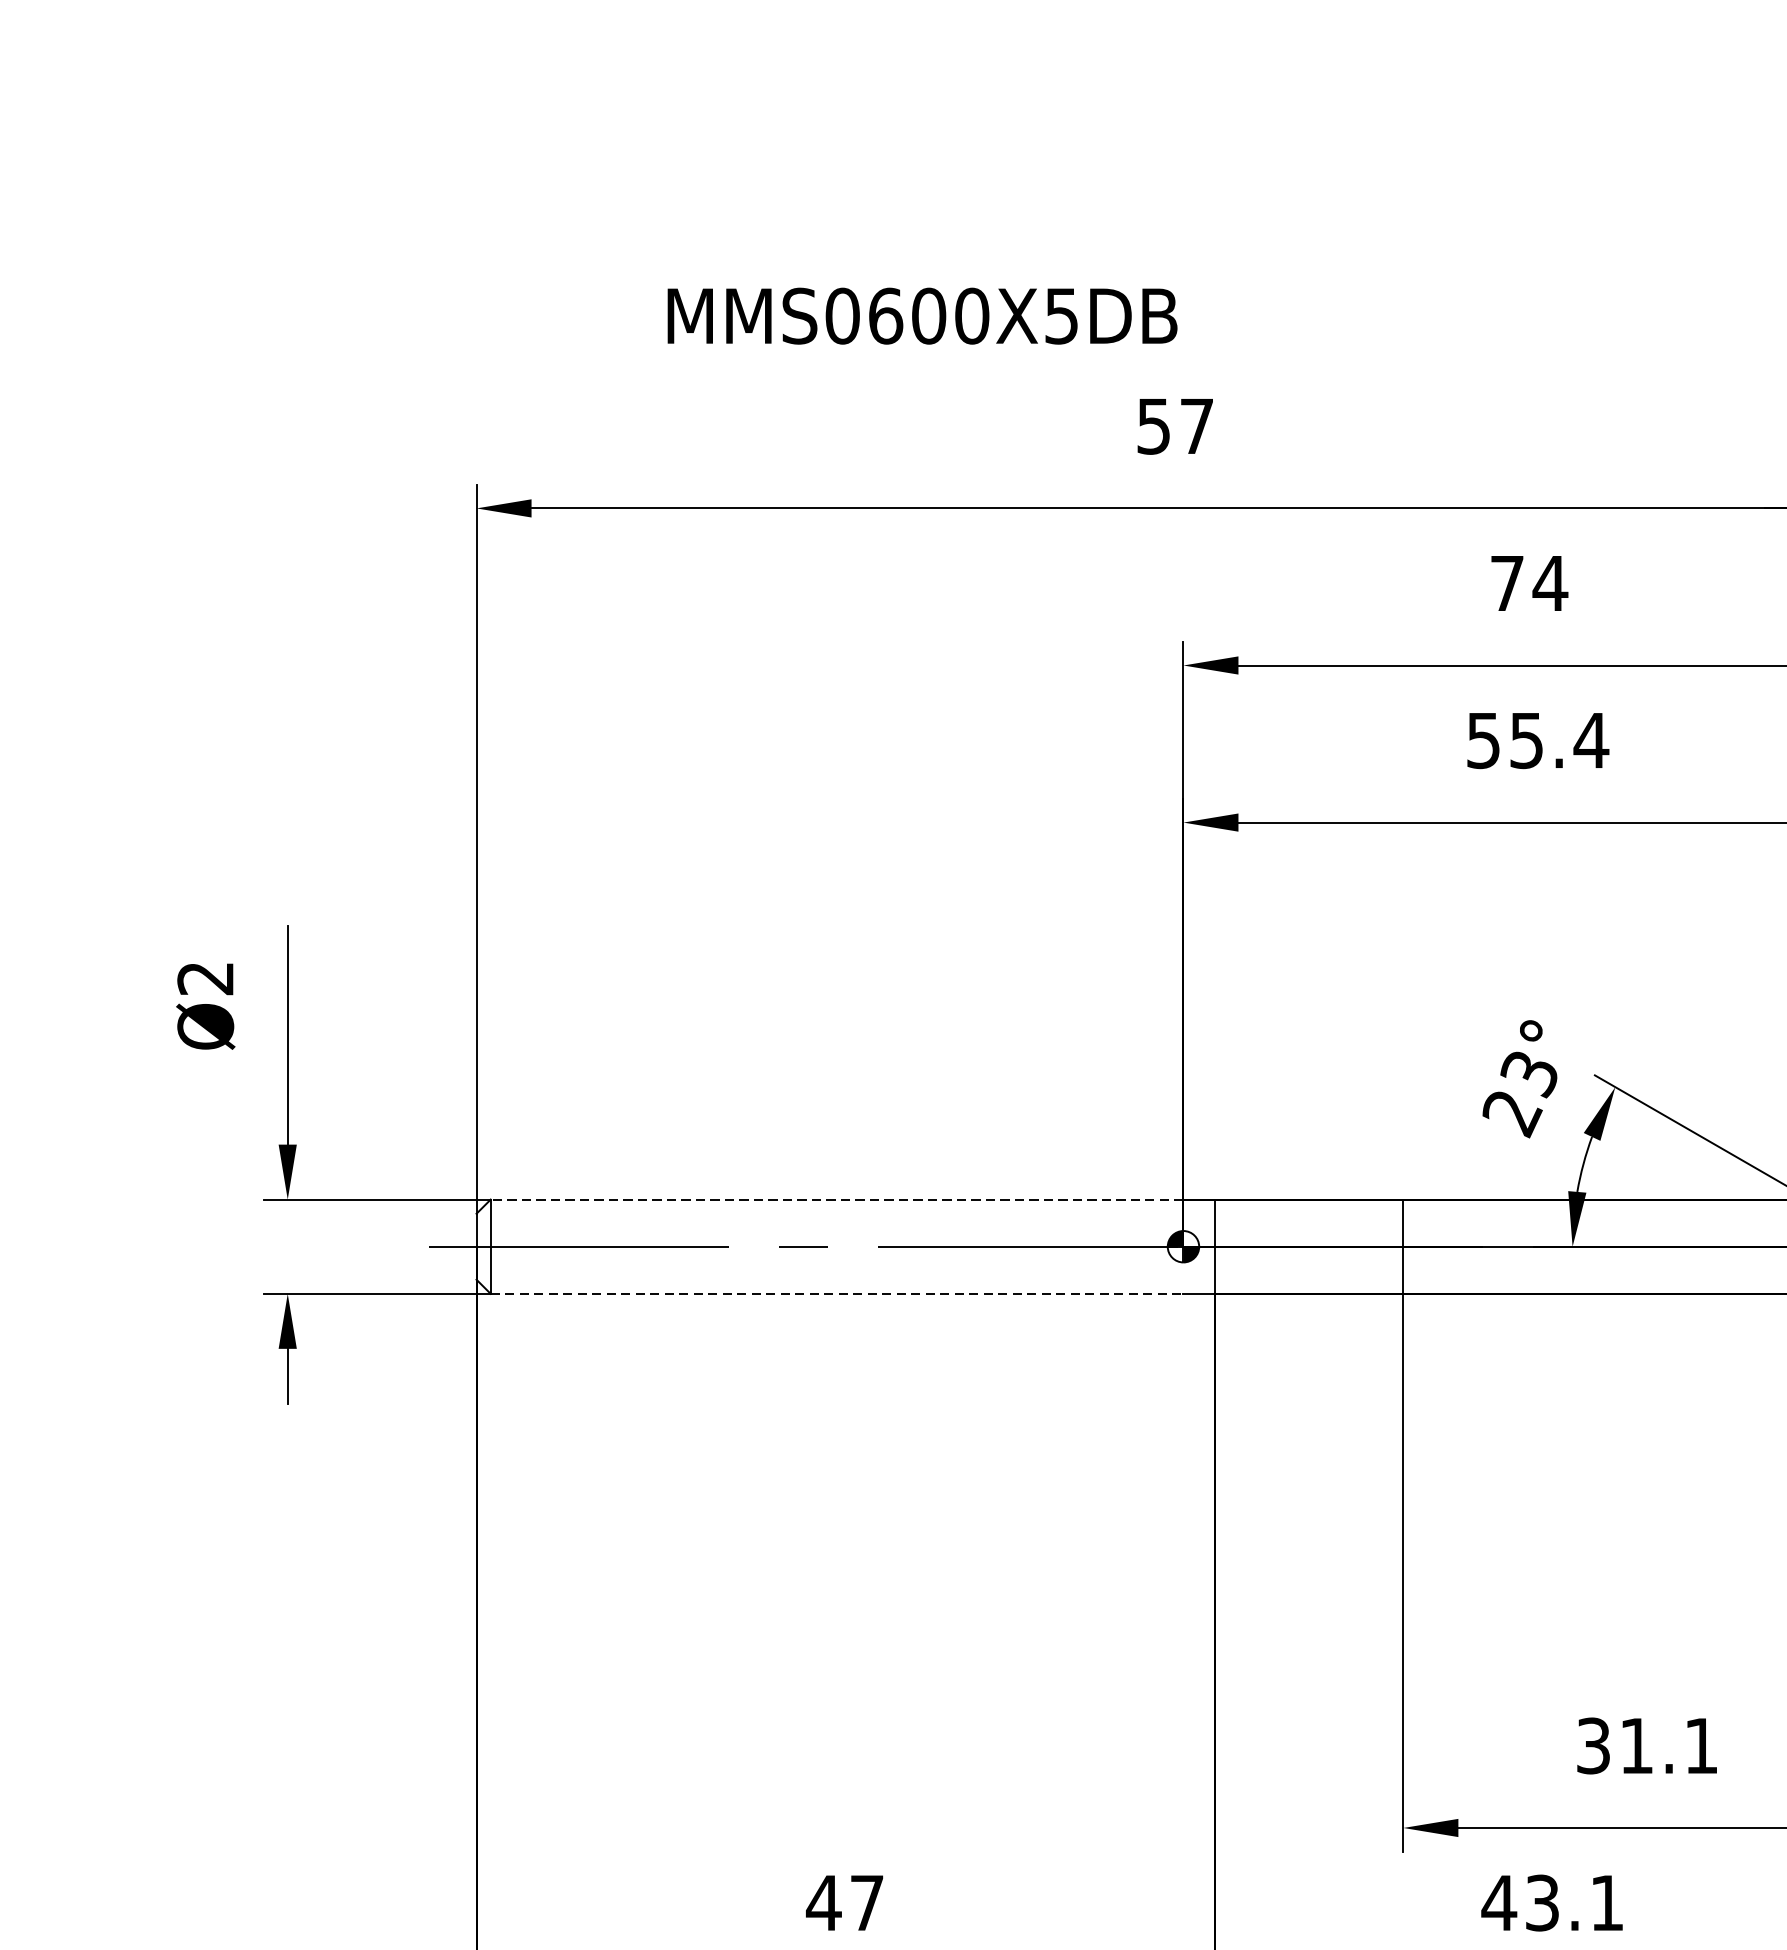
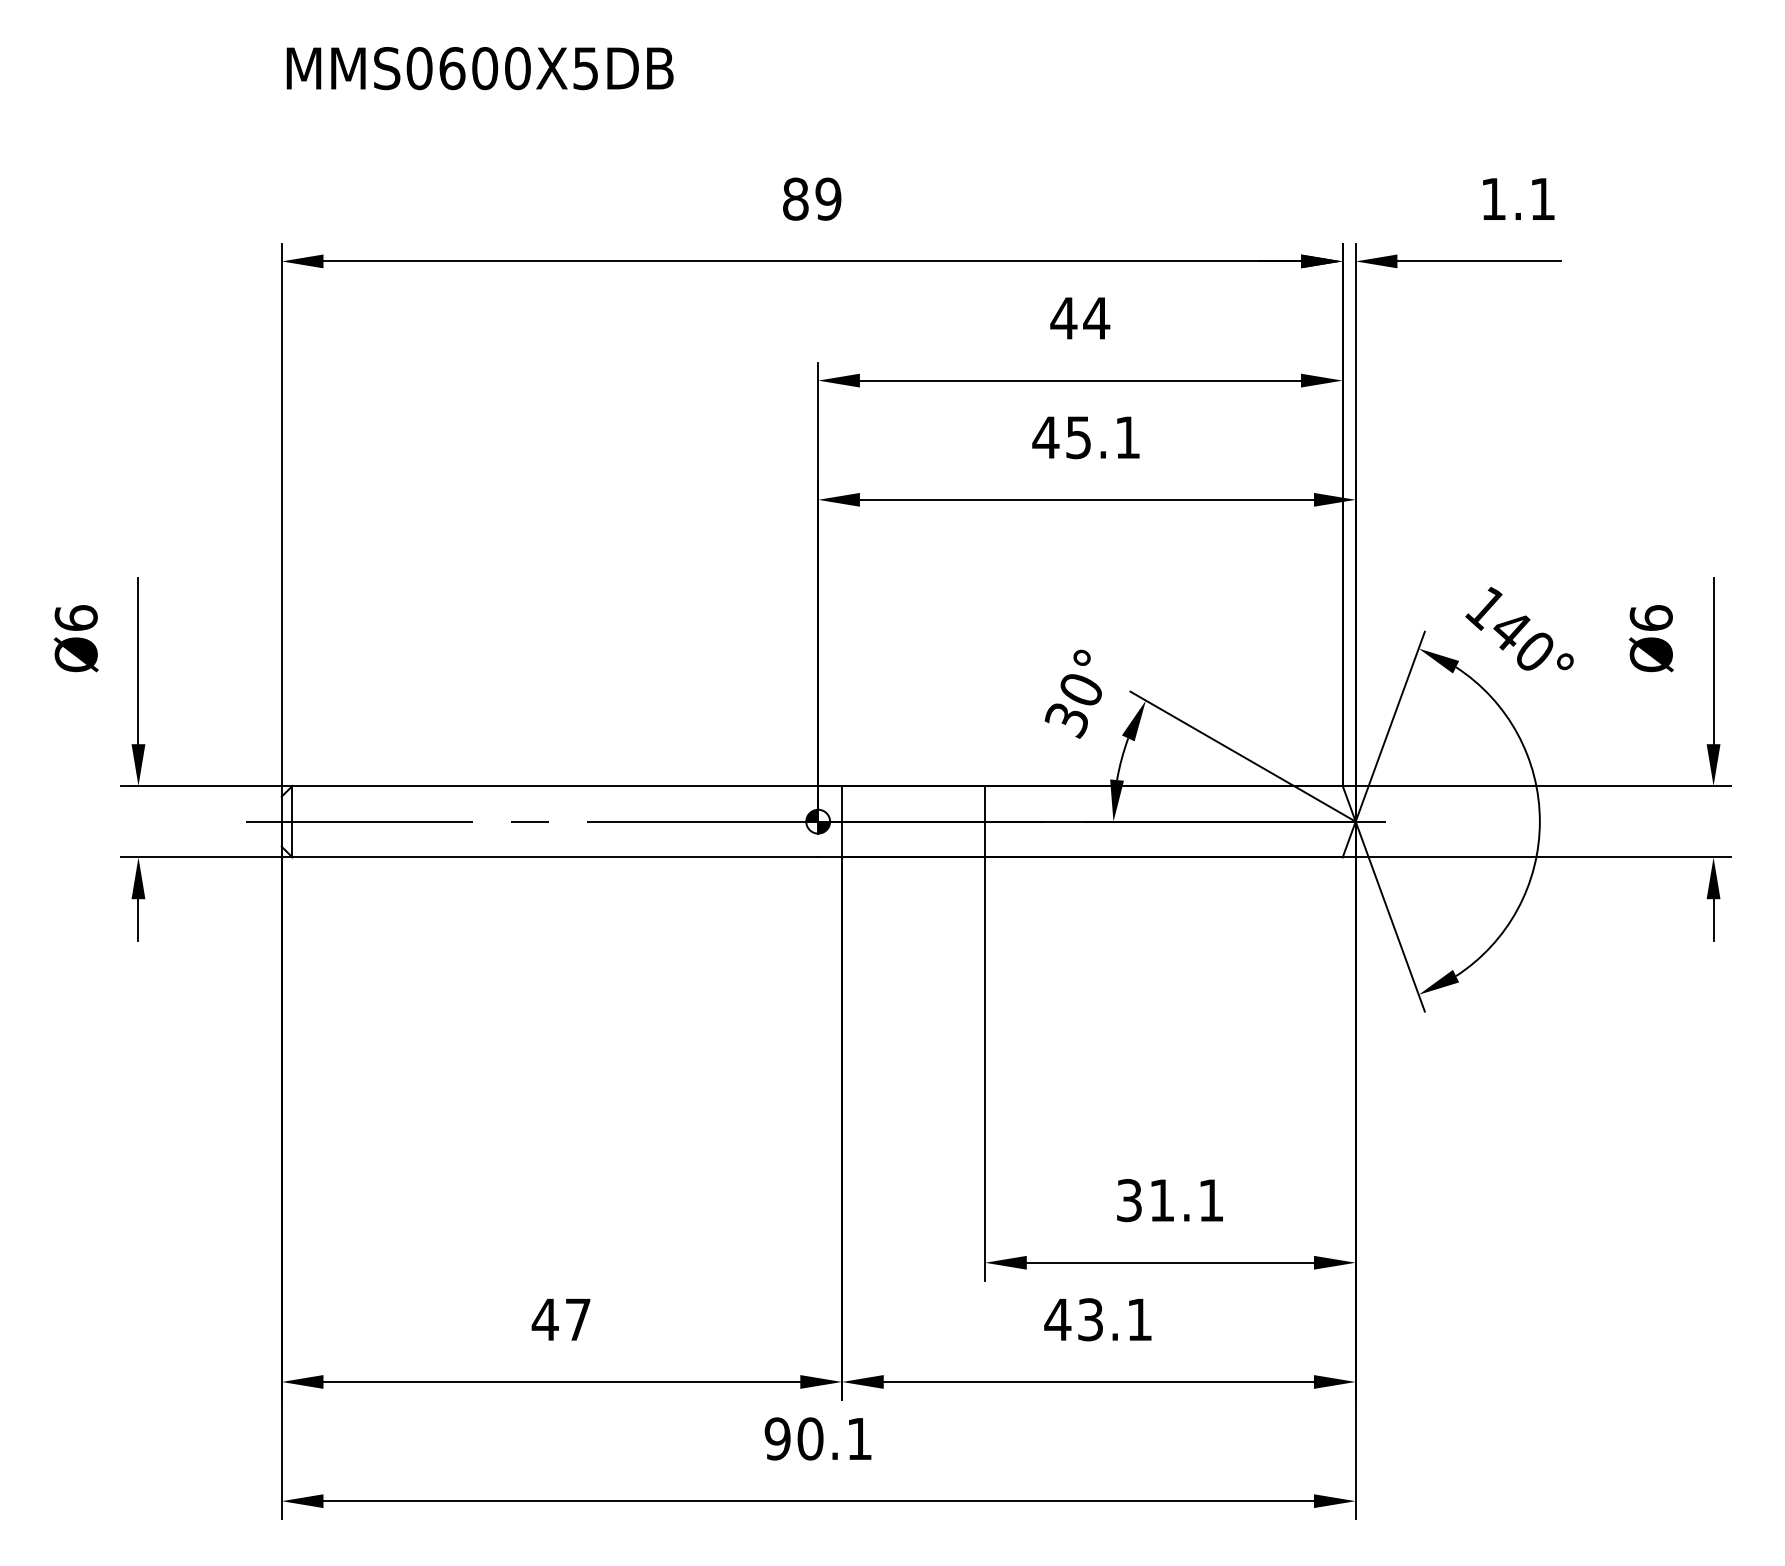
text: (921, 316) -> (479, 68), moved
text: (1175, 425) -> (812, 198), 57 -> 89
text: (1506, 583) -> (1063, 318), 74 -> 44
text: (1537, 740) -> (1086, 437), 55.4 -> 45.1
text: (204, 977) -> (75, 617), Ø2 -> Ø6
text: (1518, 1094) -> (1072, 706), 23° -> 30°
line: (837, 1199) -> (555, 785), dashed -> solid
line: (837, 1293) -> (555, 857), dashed -> solid

